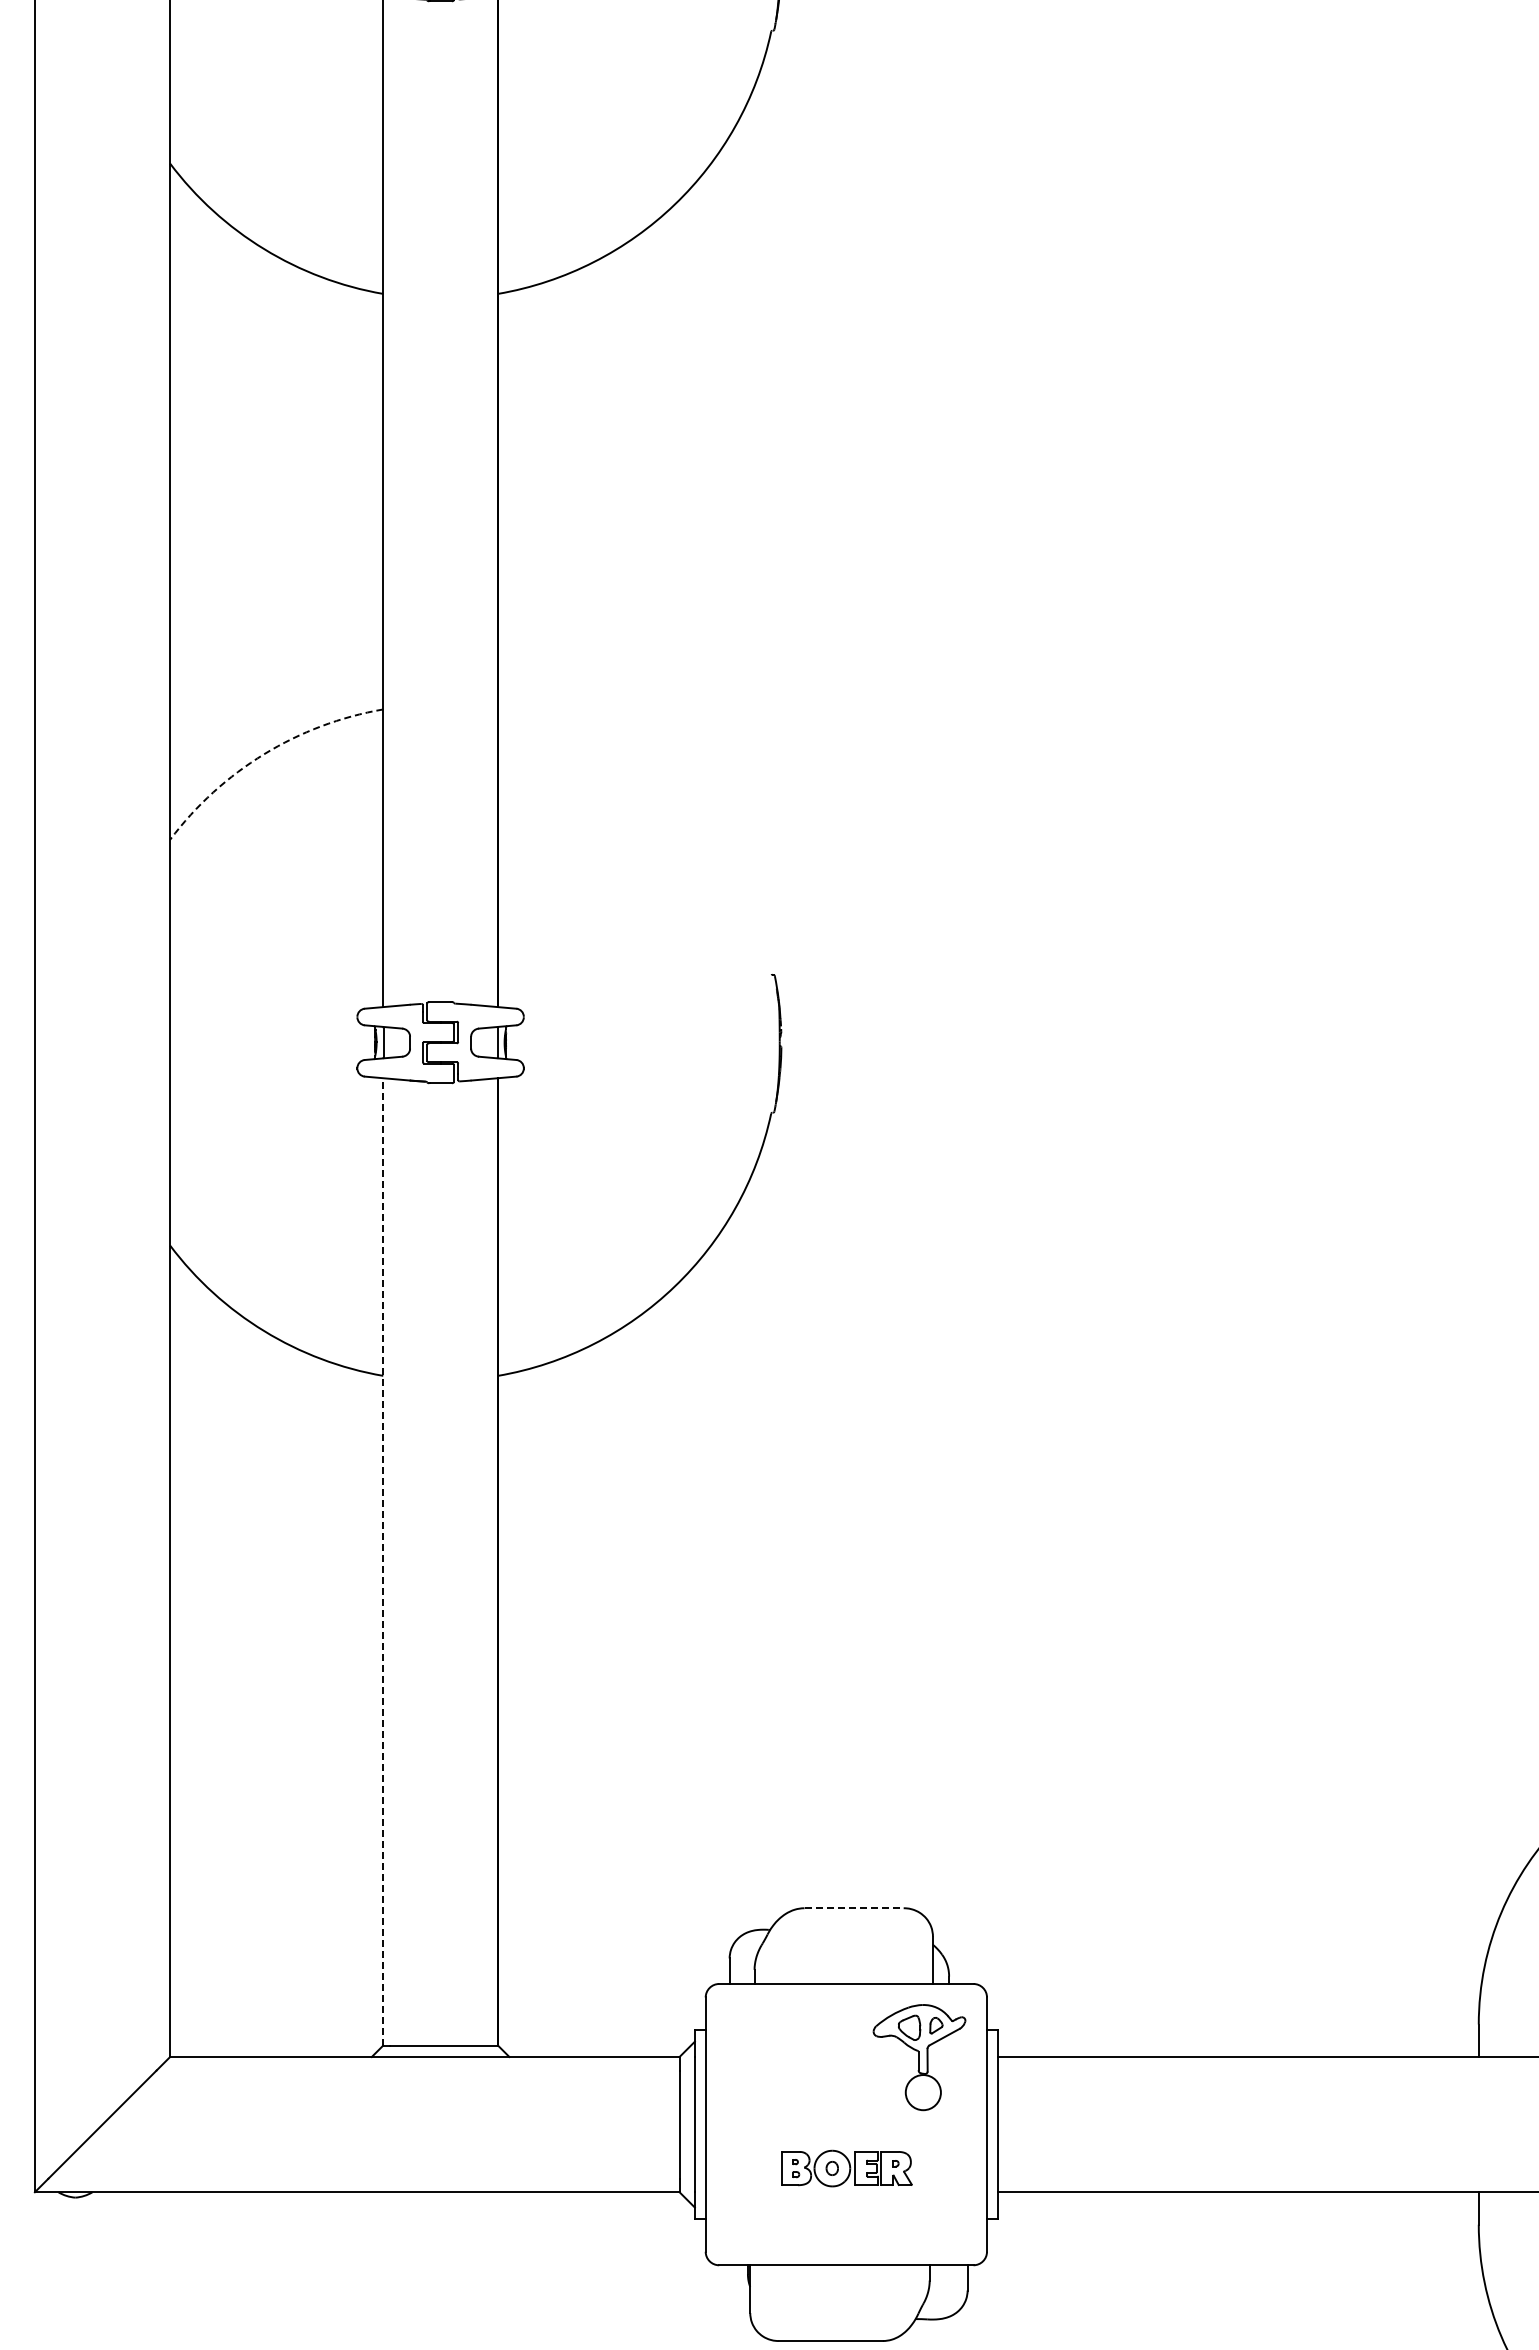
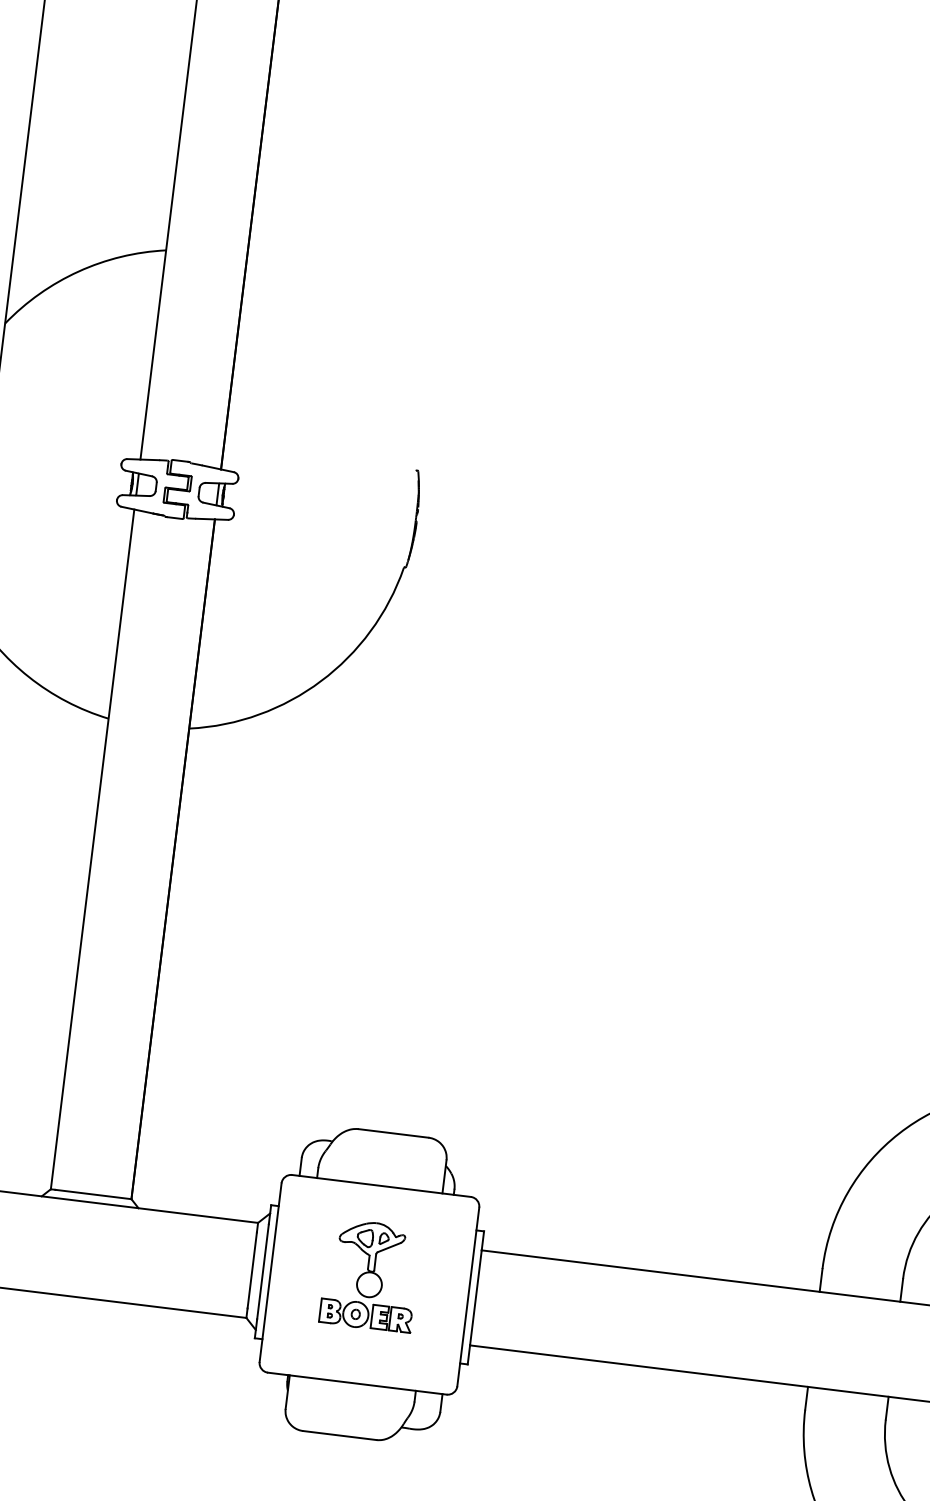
arc: (264, 754) -> (78, 271), dashed -> solid
line: (383, 1561) -> (92, 849), dashed -> solid
line: (854, 1908) -> (393, 1133), dashed -> solid
part: (919, 2057) -> (369, 1259), moved

